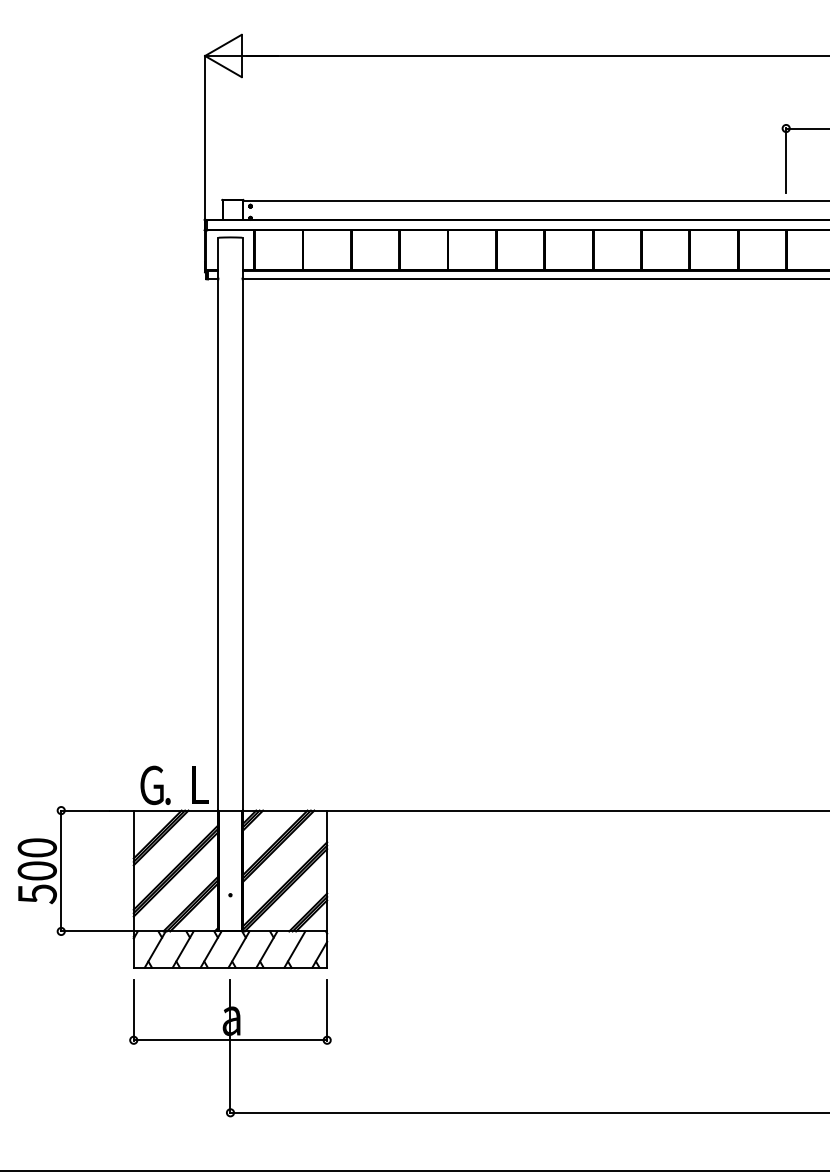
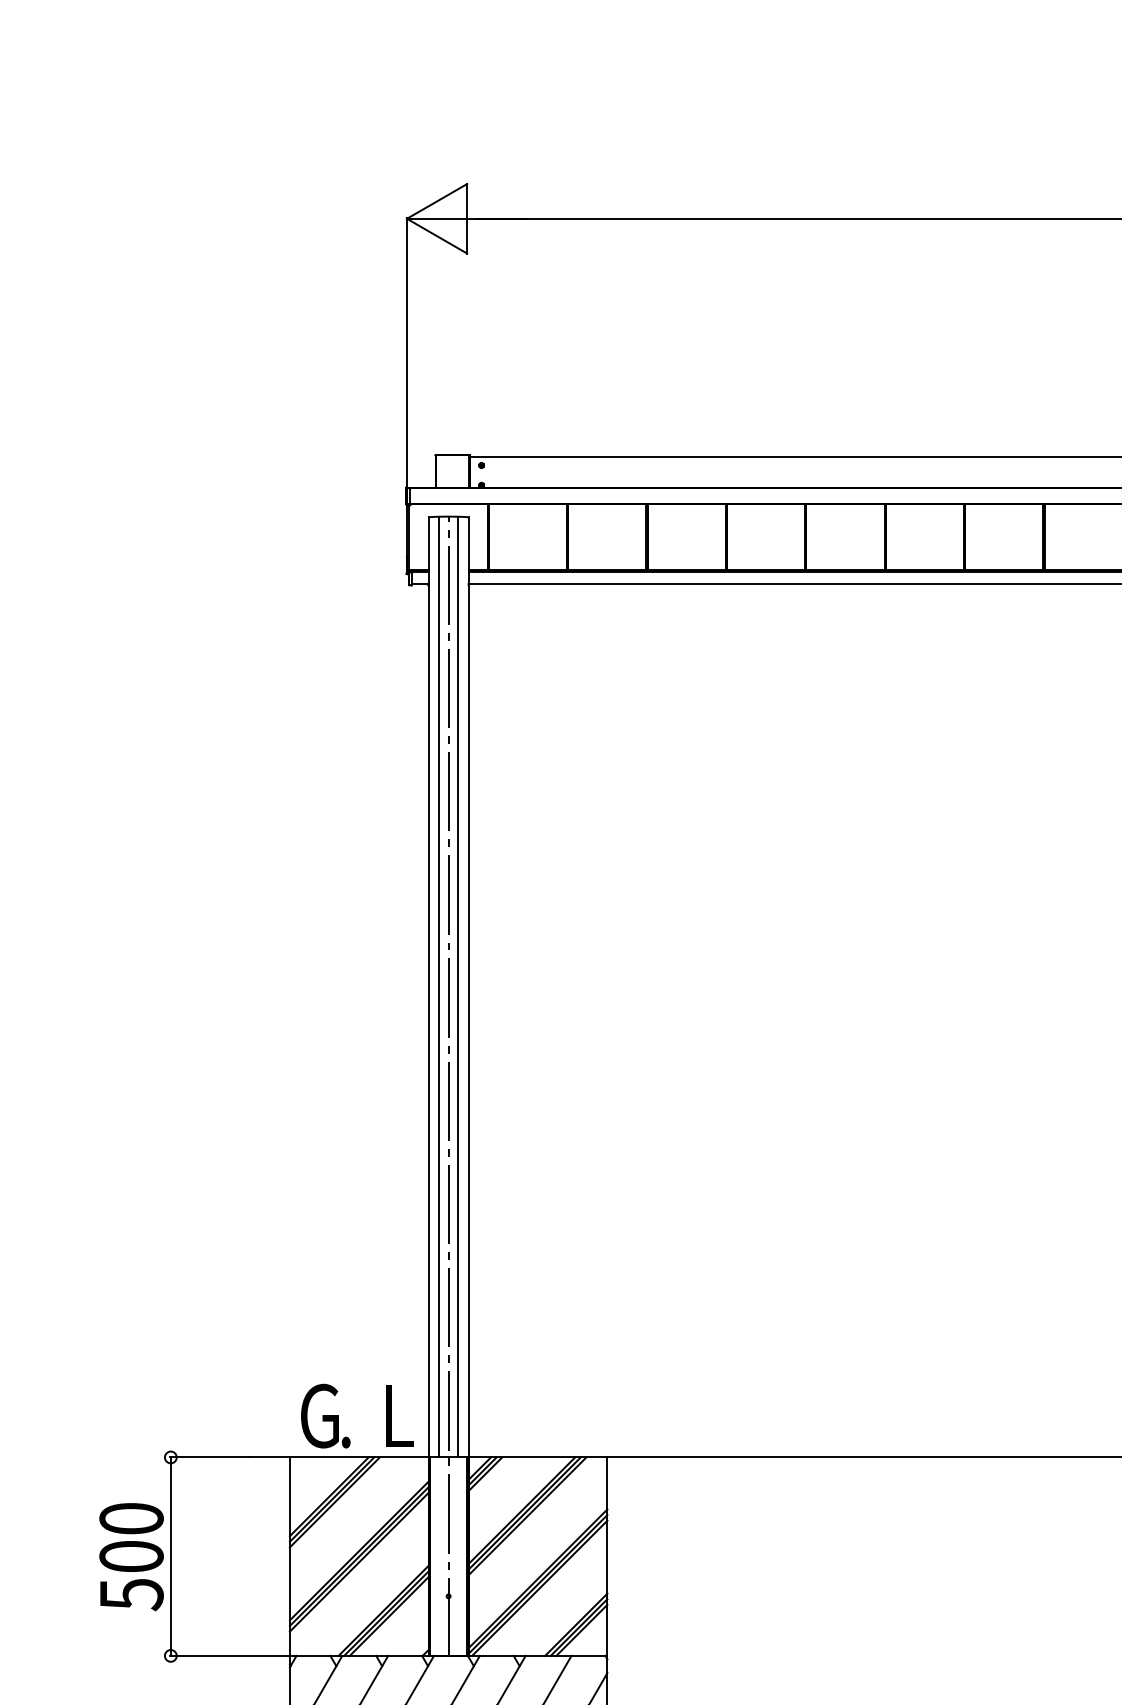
line: (224, 523) -> (438, 986), added
line: (236, 523) -> (458, 986), added
line: (230, 584) -> (448, 1086), added

